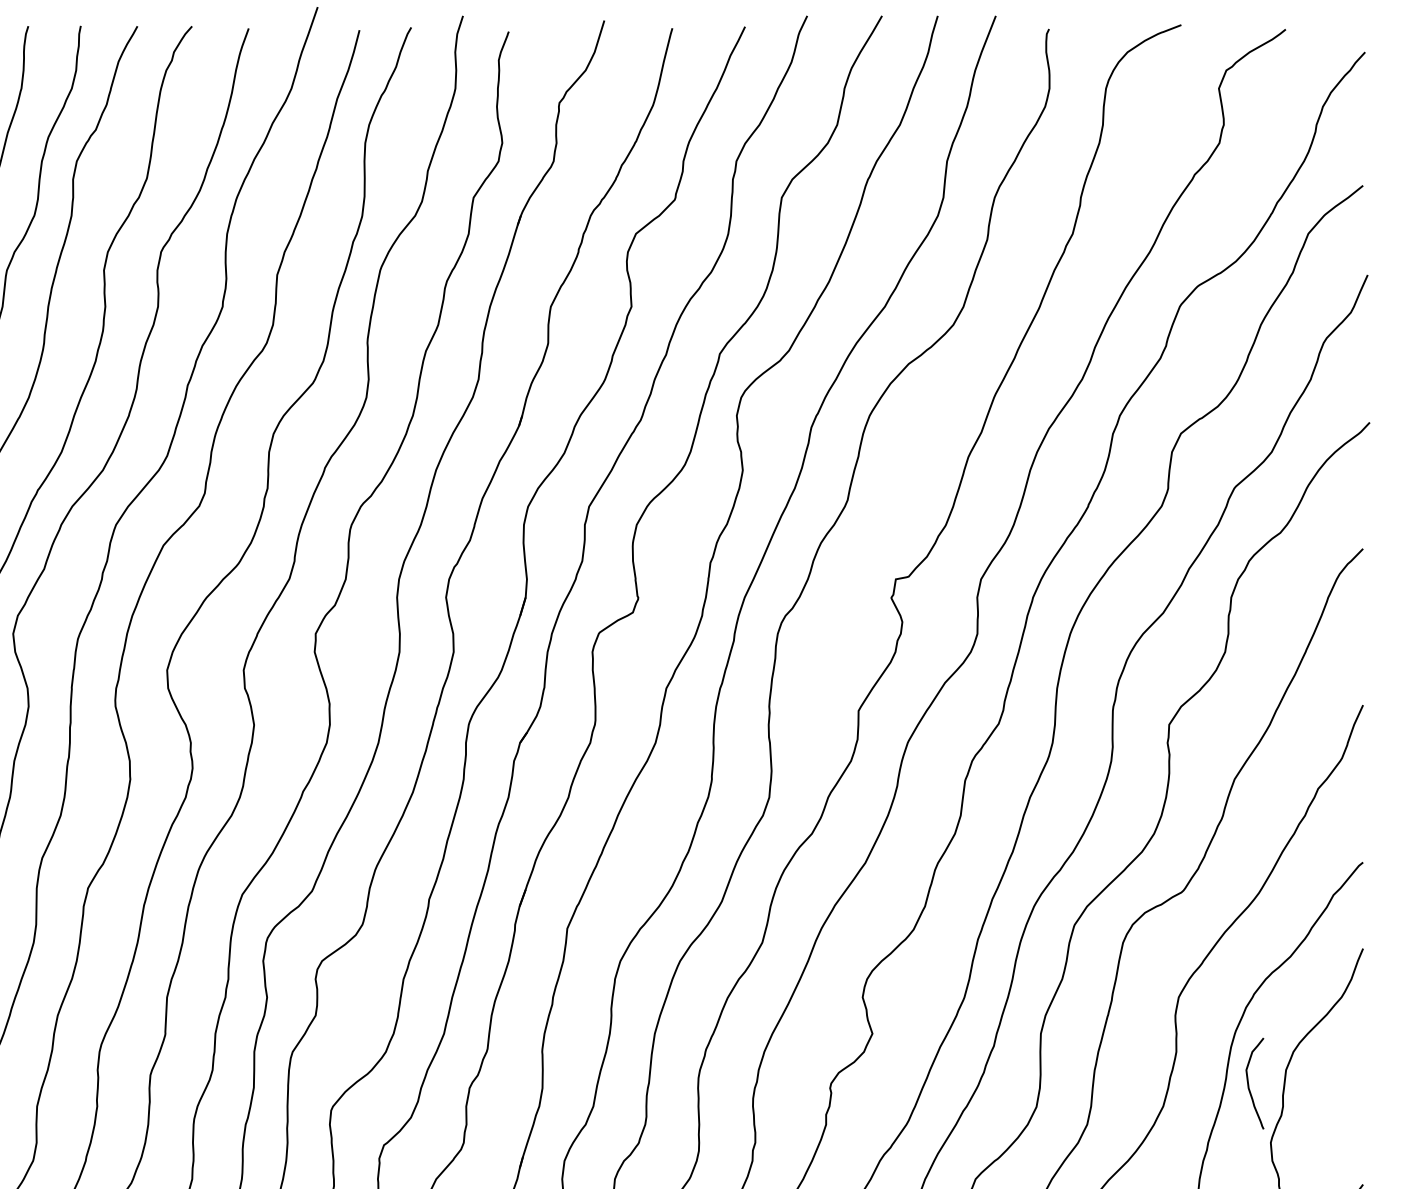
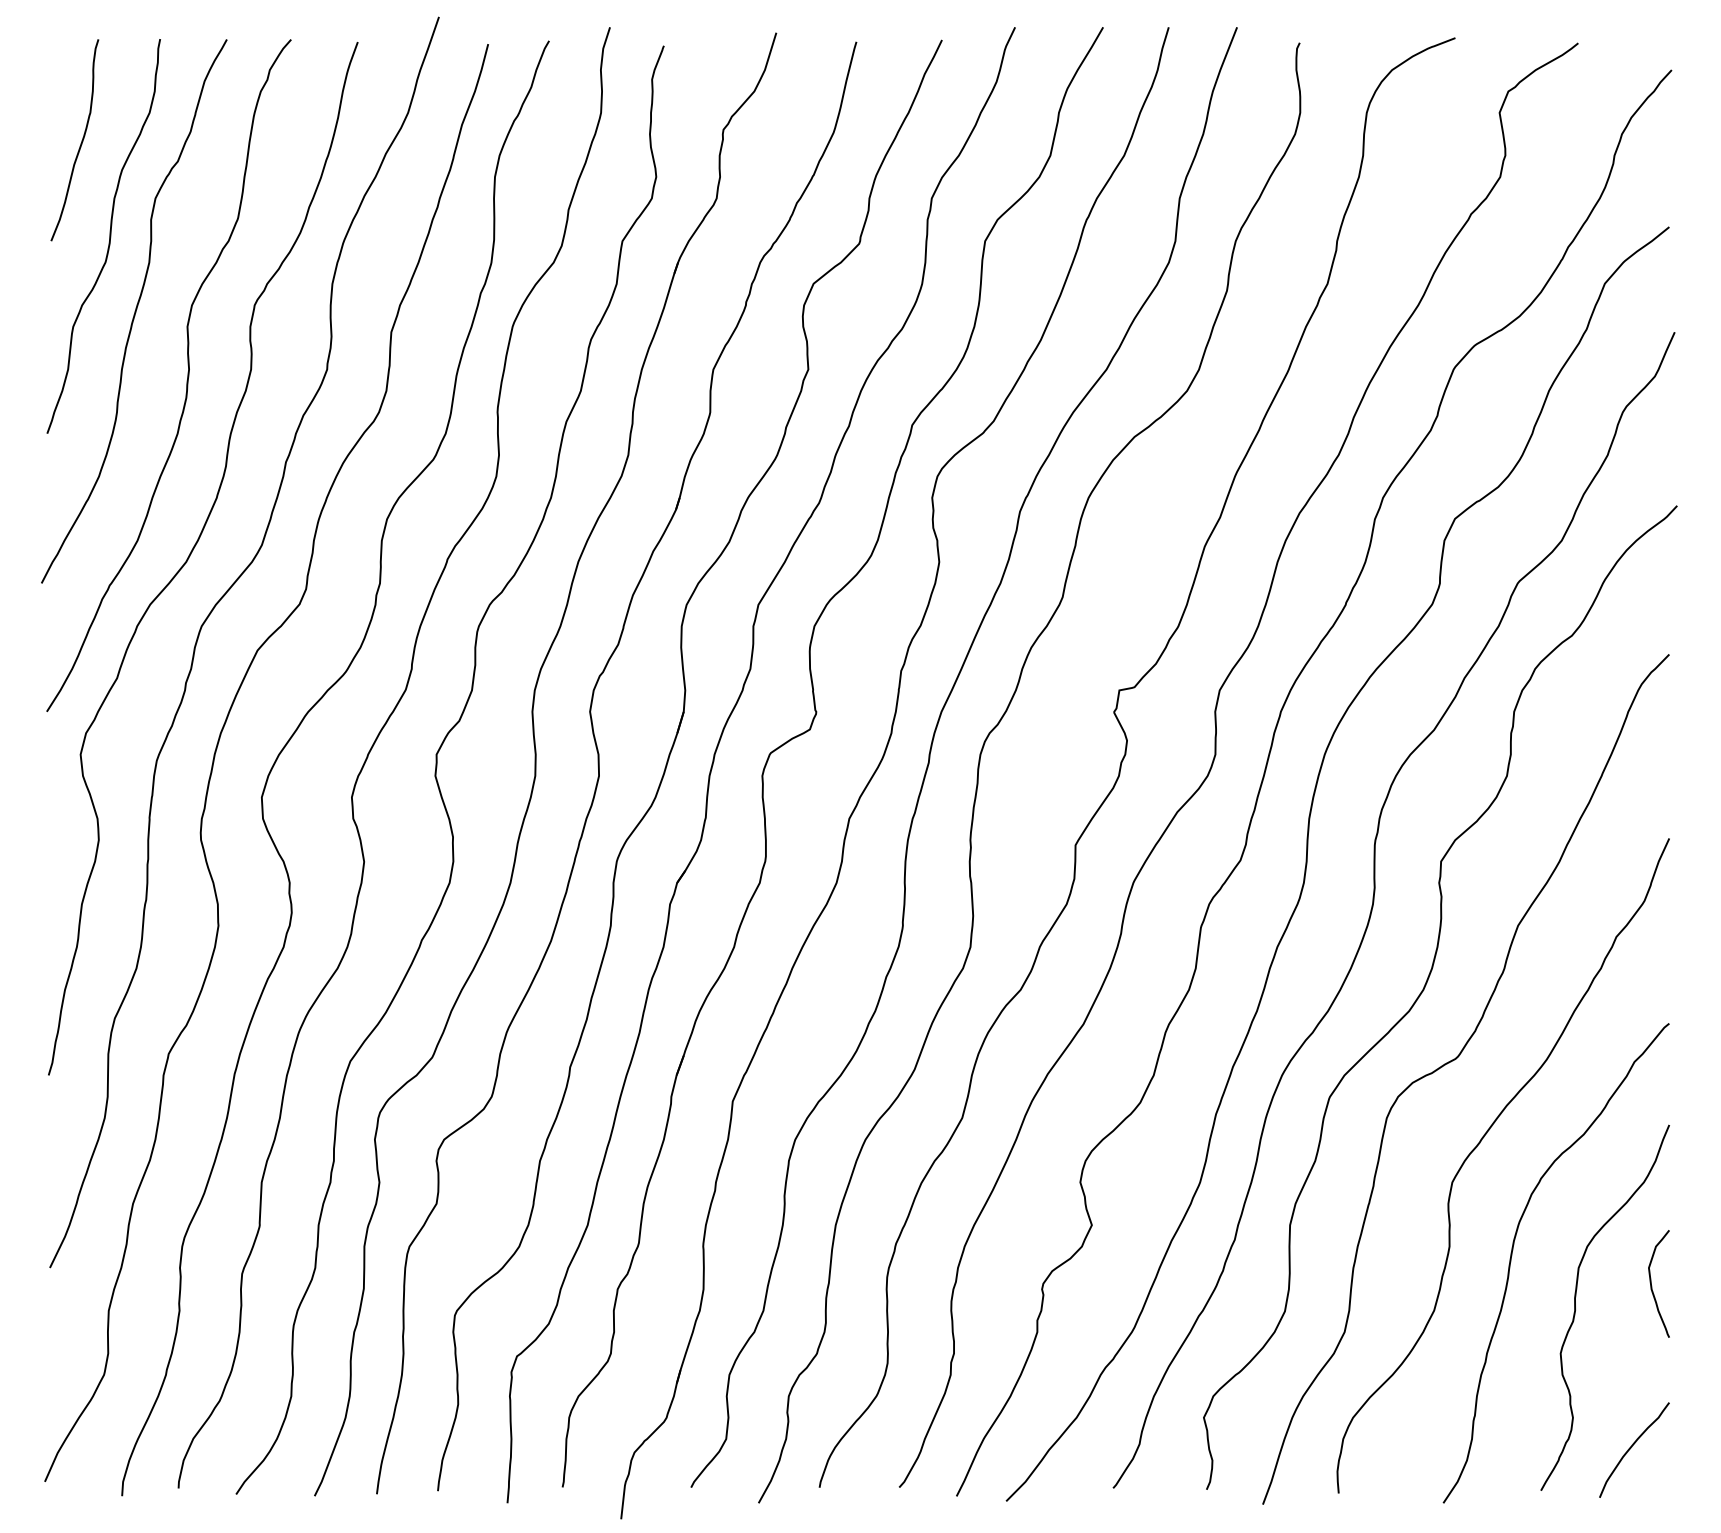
curve: (1249, 1085) -> (1652, 1286), moved

